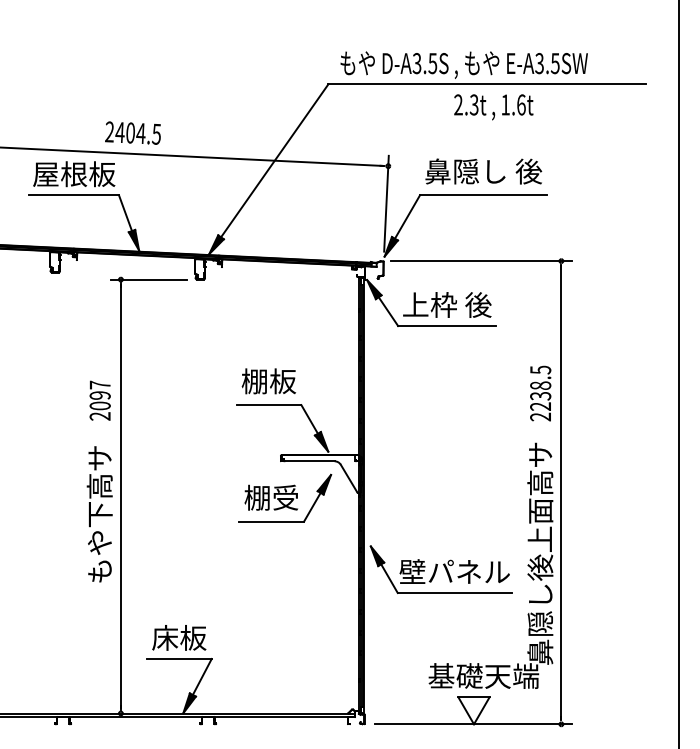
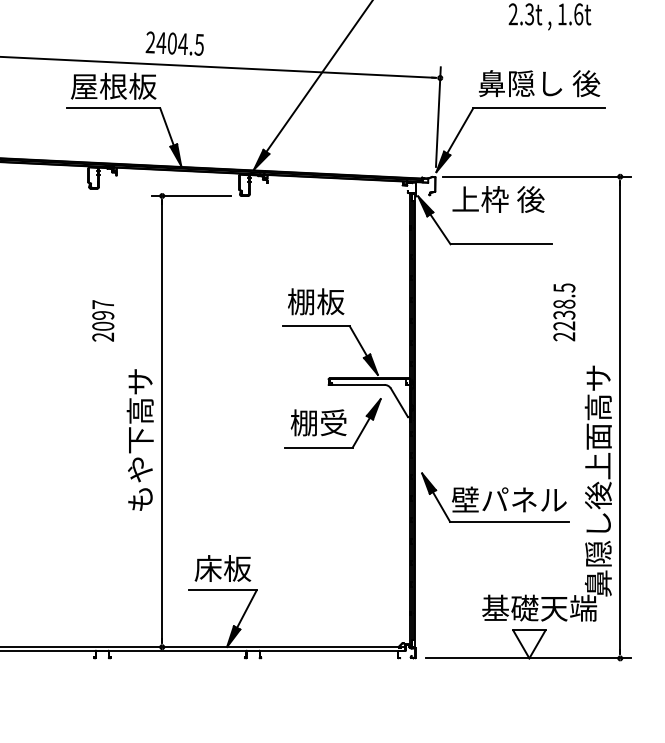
text: (447, 304) -> (498, 198), moved
text: (540, 393) -> (564, 312), moved
text: (99, 400) -> (102, 320), moved

